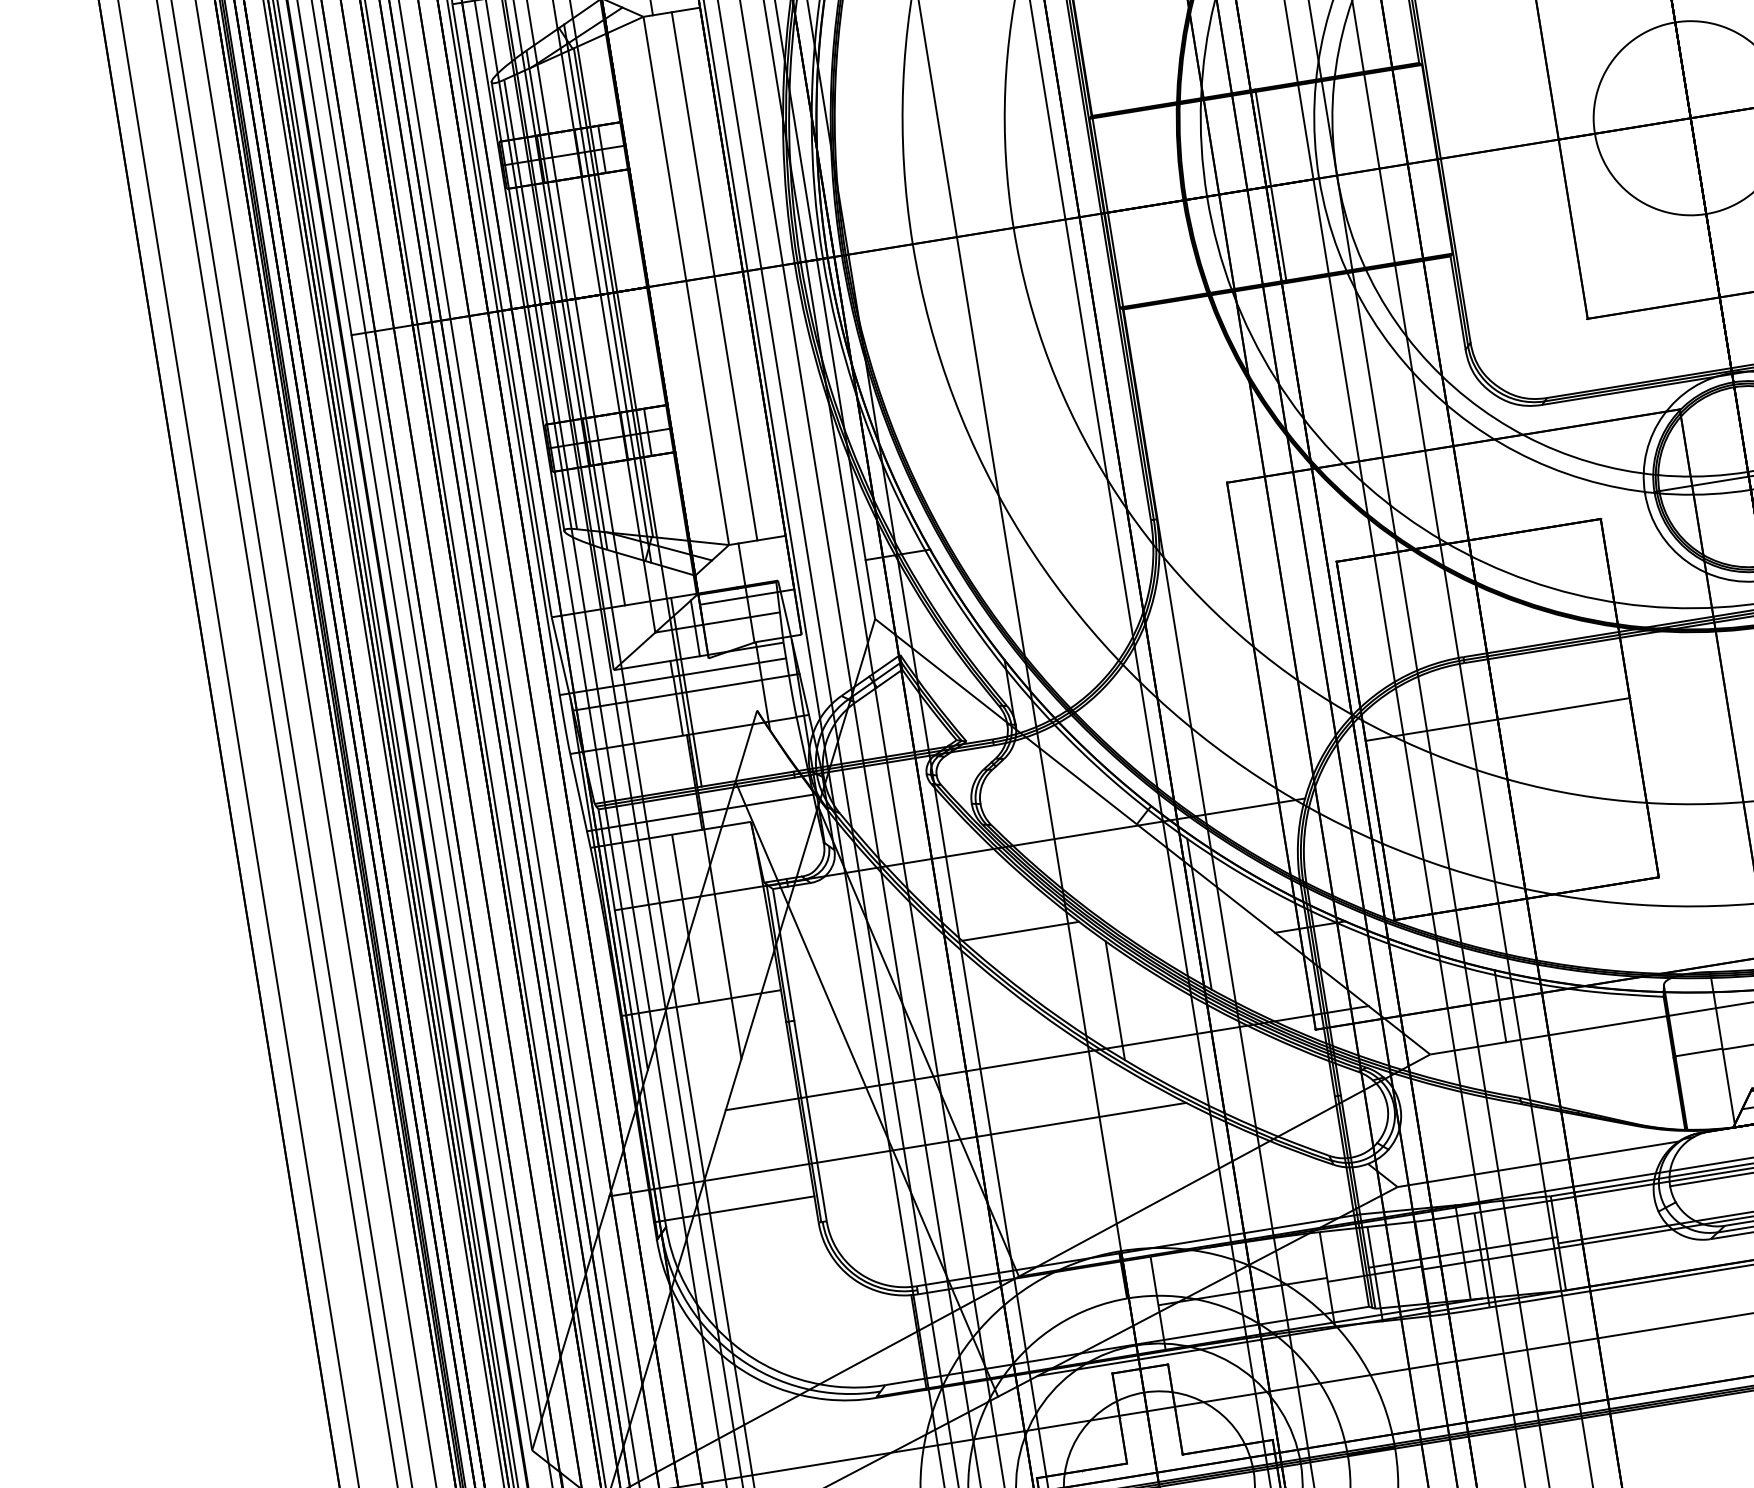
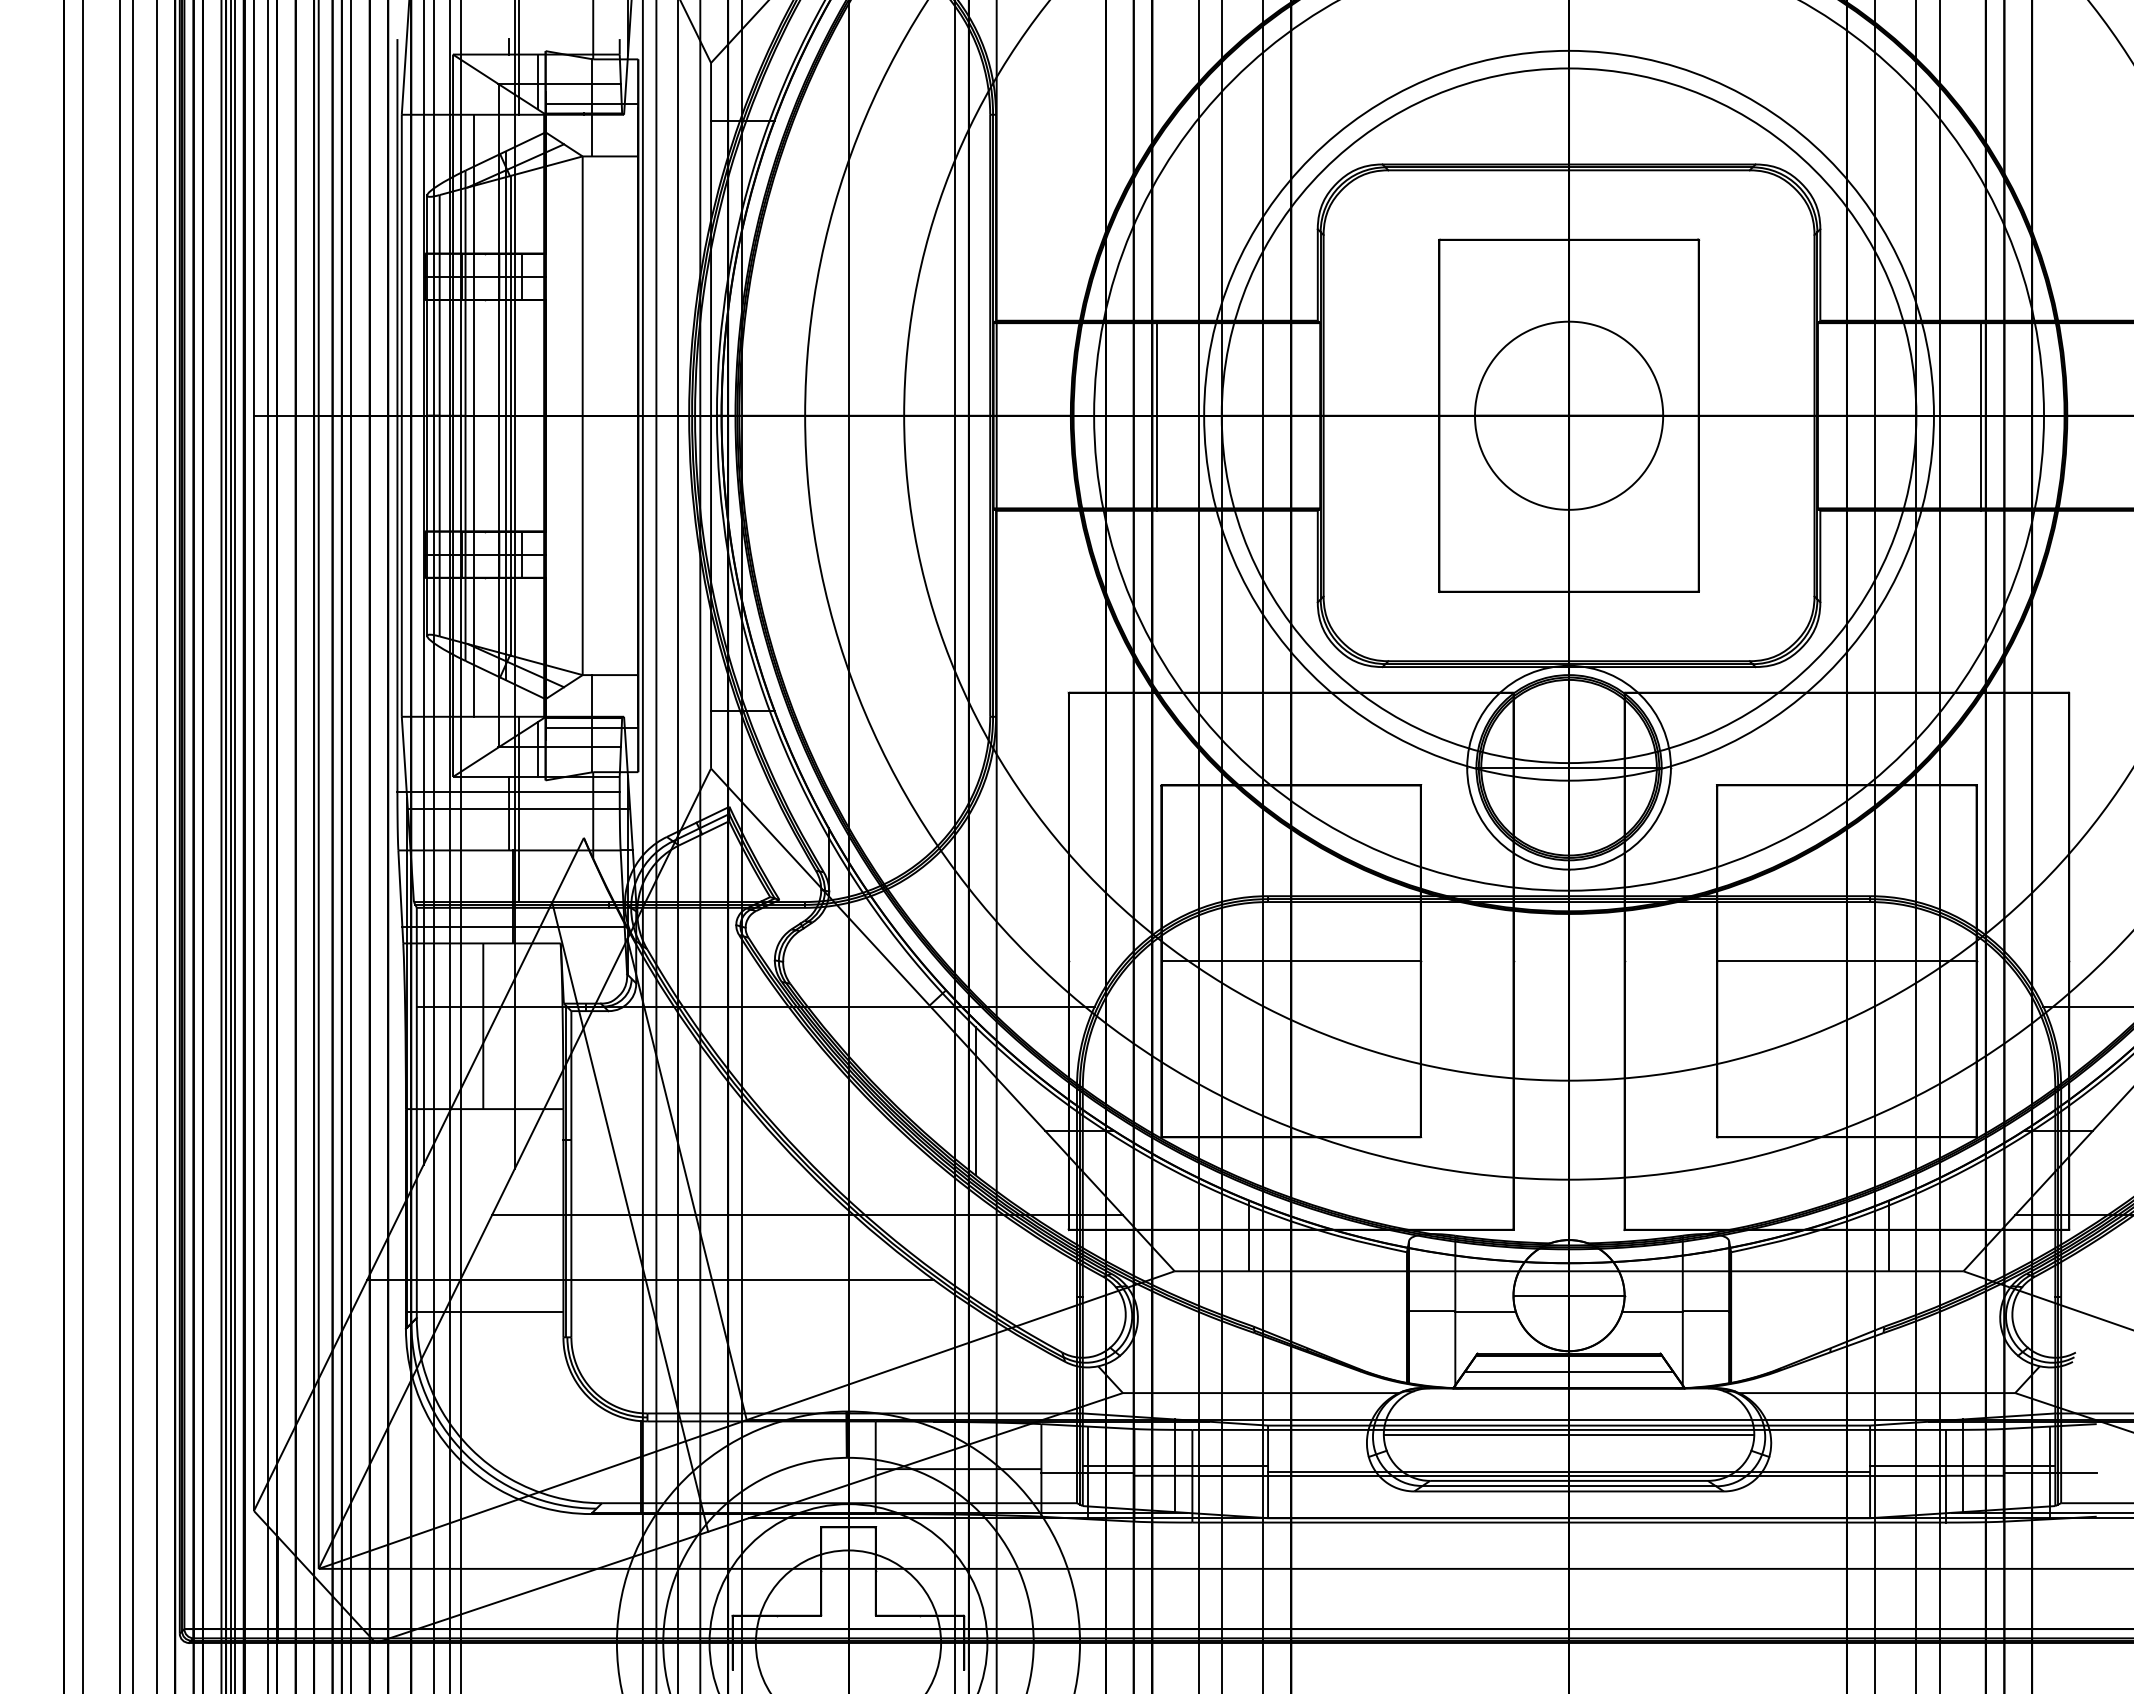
line: (714, 276) -> (610, 415), removed
line: (1020, 930) -> (801, 1089), removed
line: (1115, 1000) -> (881, 1170), removed

